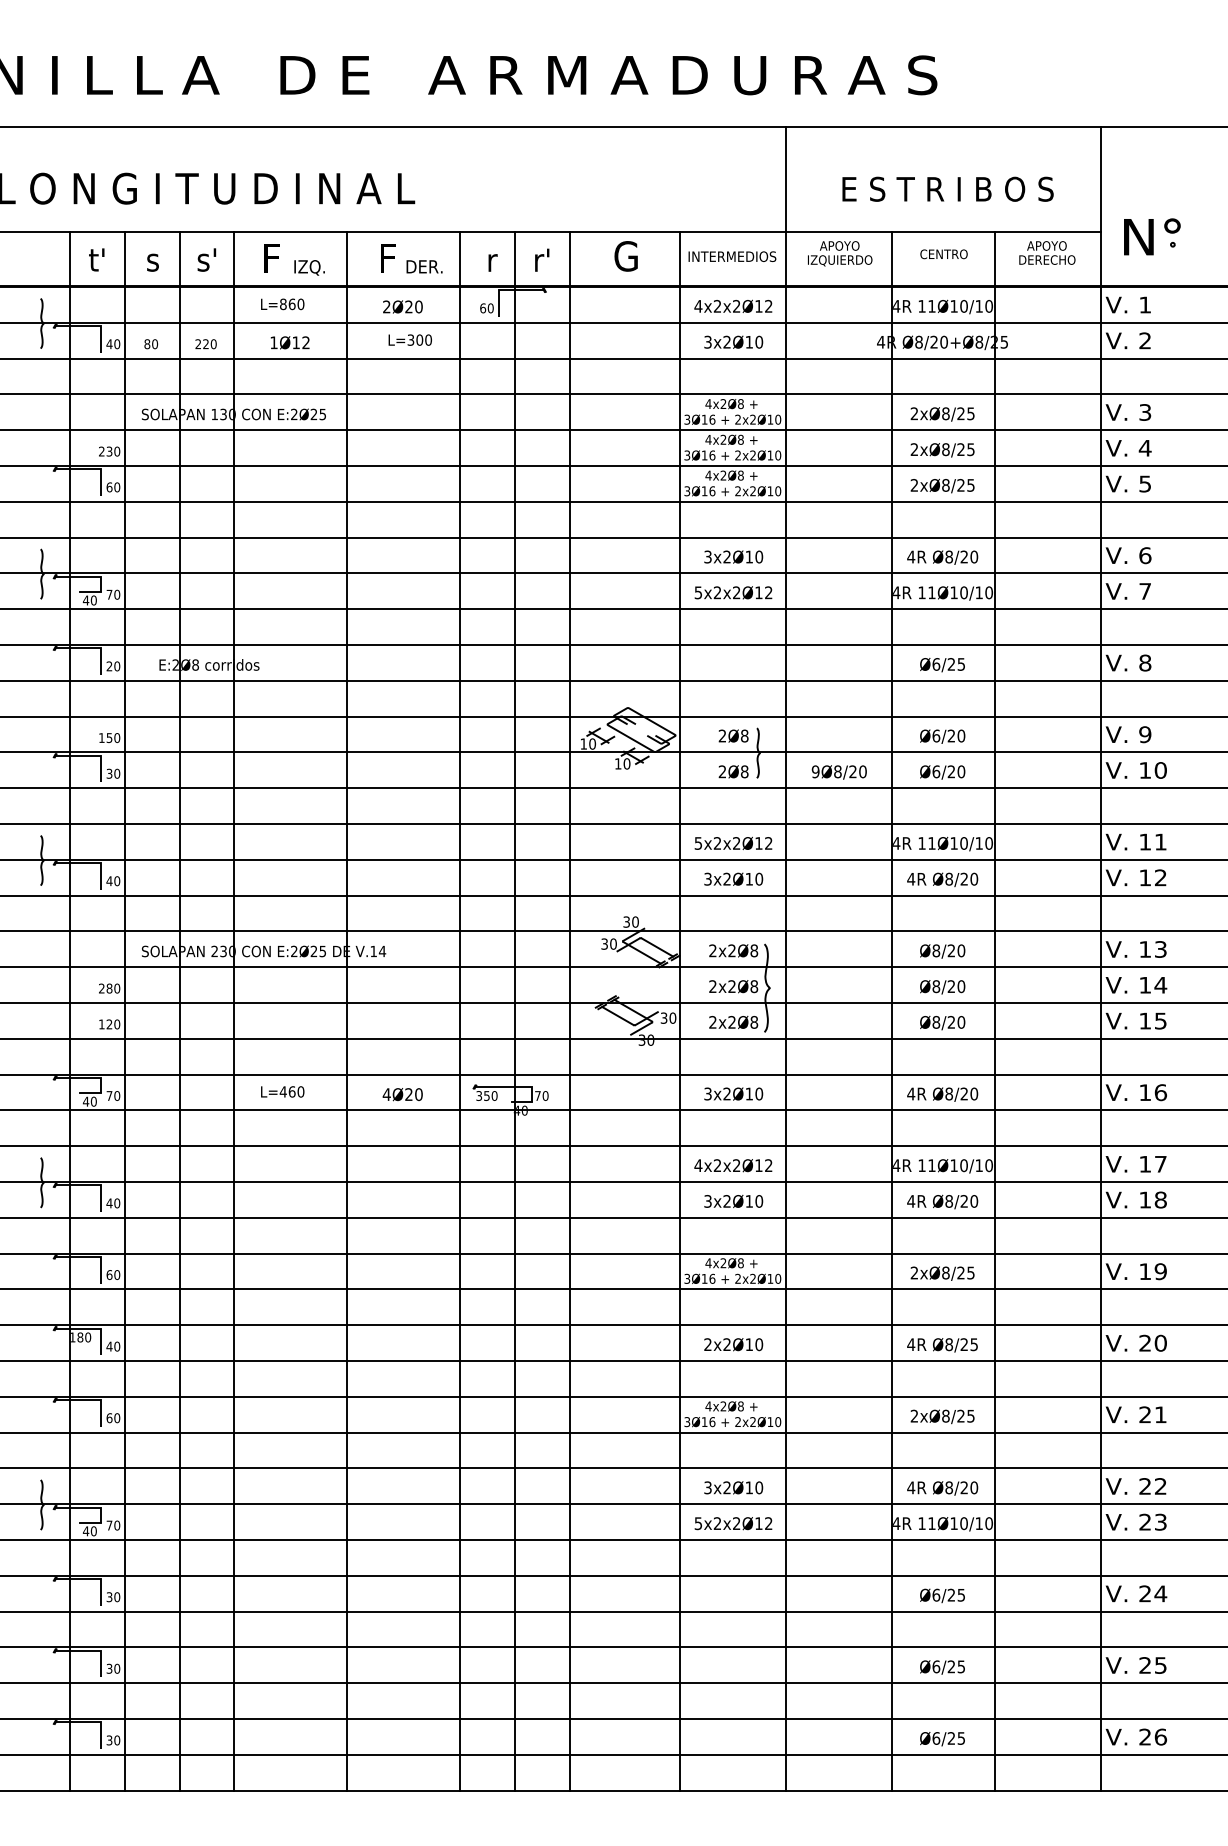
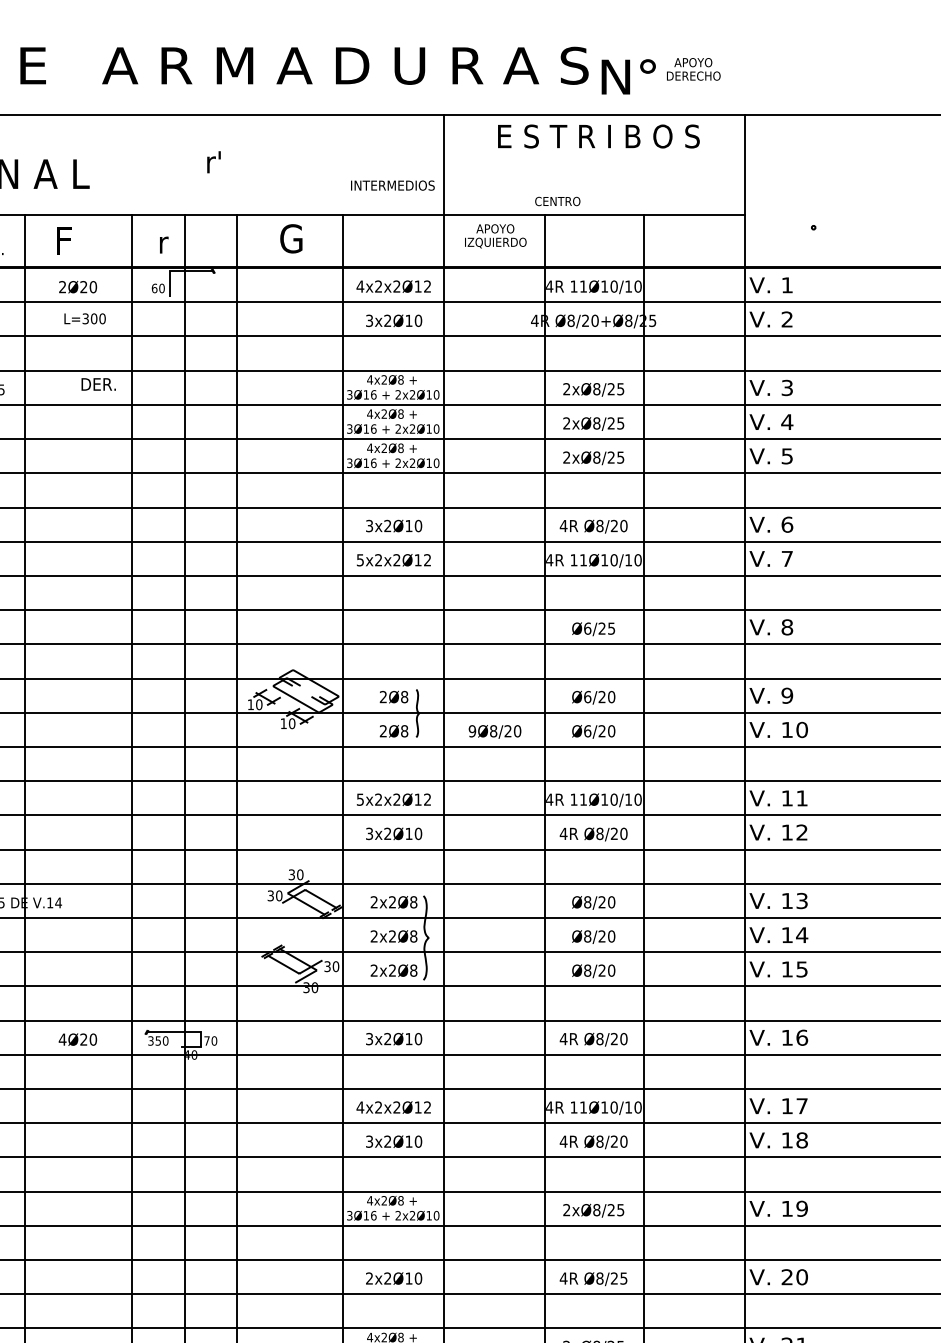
text: (947, 188) -> (598, 135), moved
text: (1152, 236) -> (628, 76), moved
text: (1047, 252) -> (693, 68), moved
text: (943, 254) -> (557, 201), moved
text: (732, 256) -> (392, 185), moved
text: (542, 259) -> (214, 161), moved
text: (424, 266) -> (98, 384), moved

